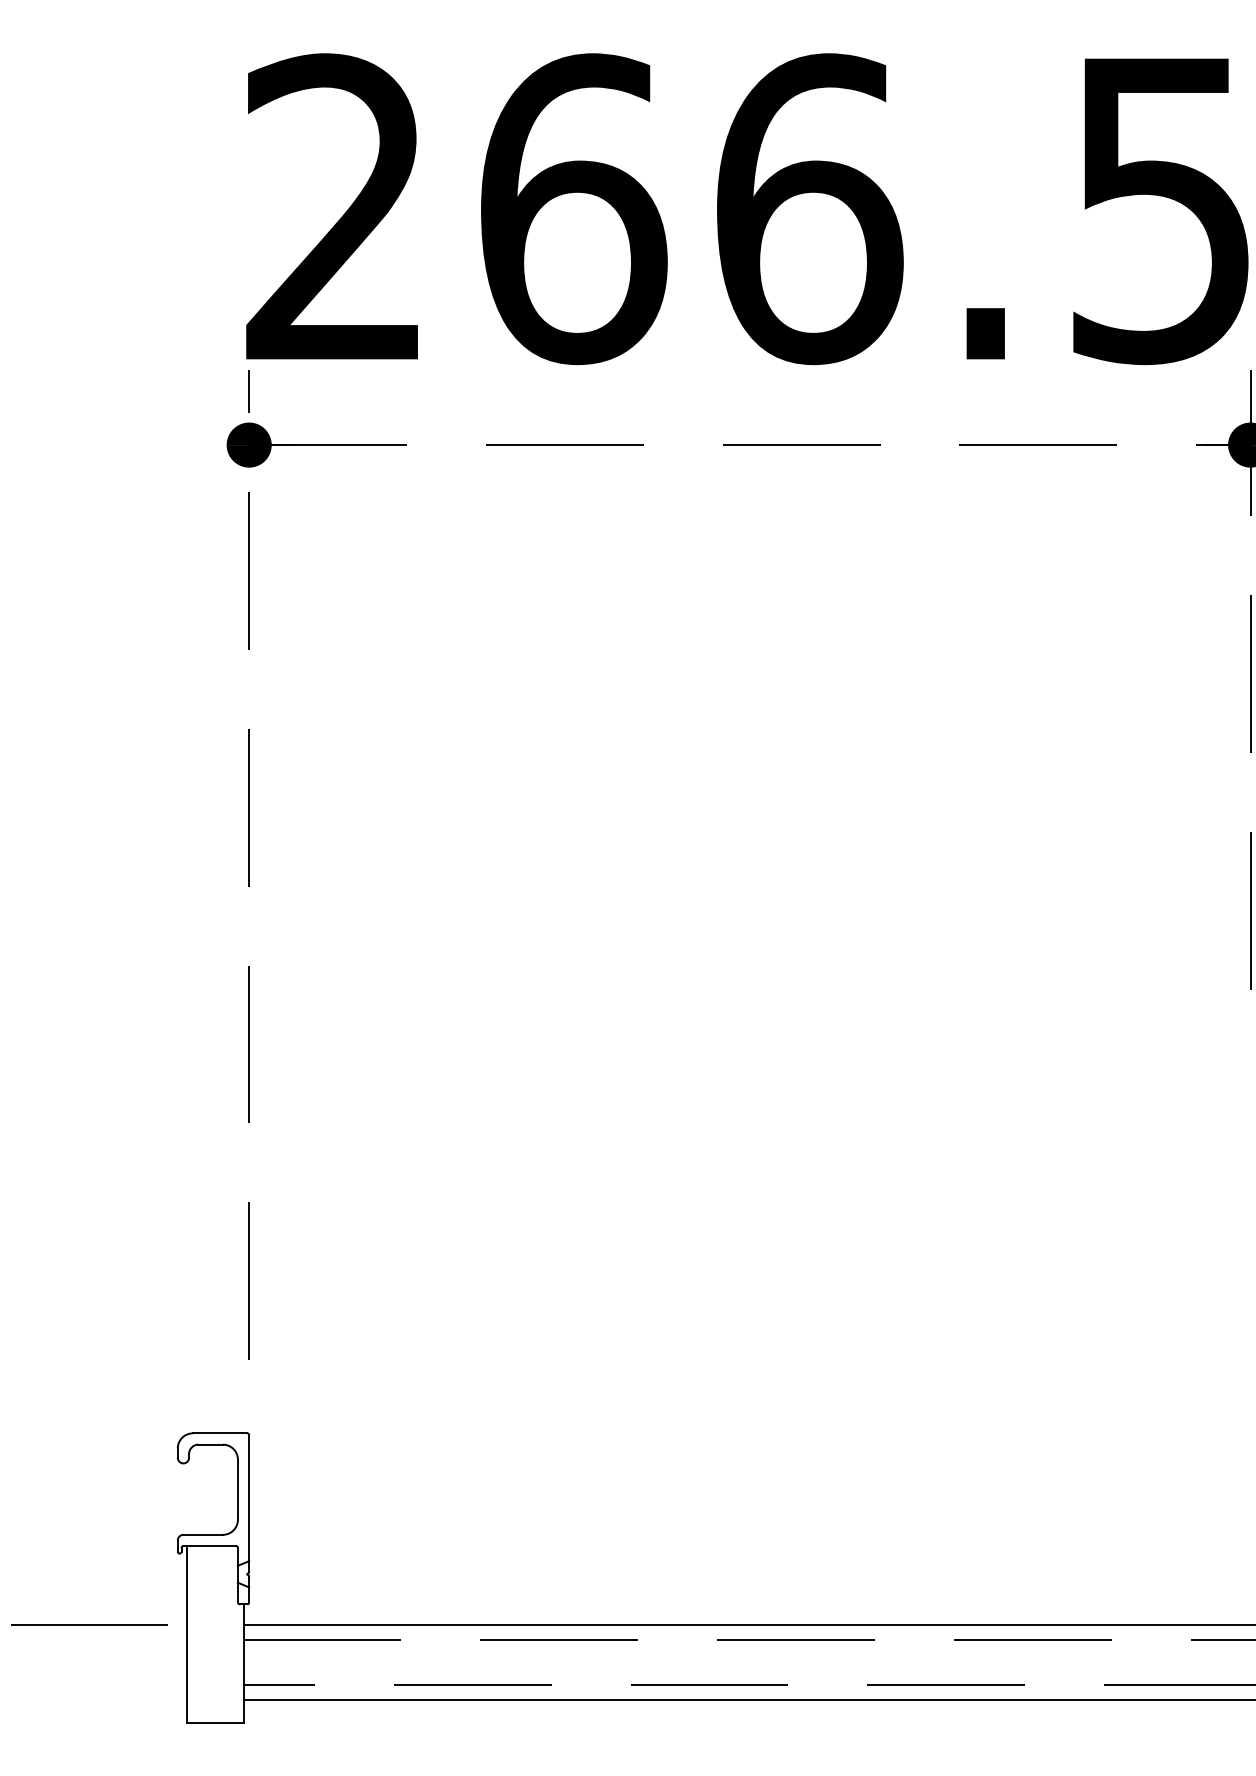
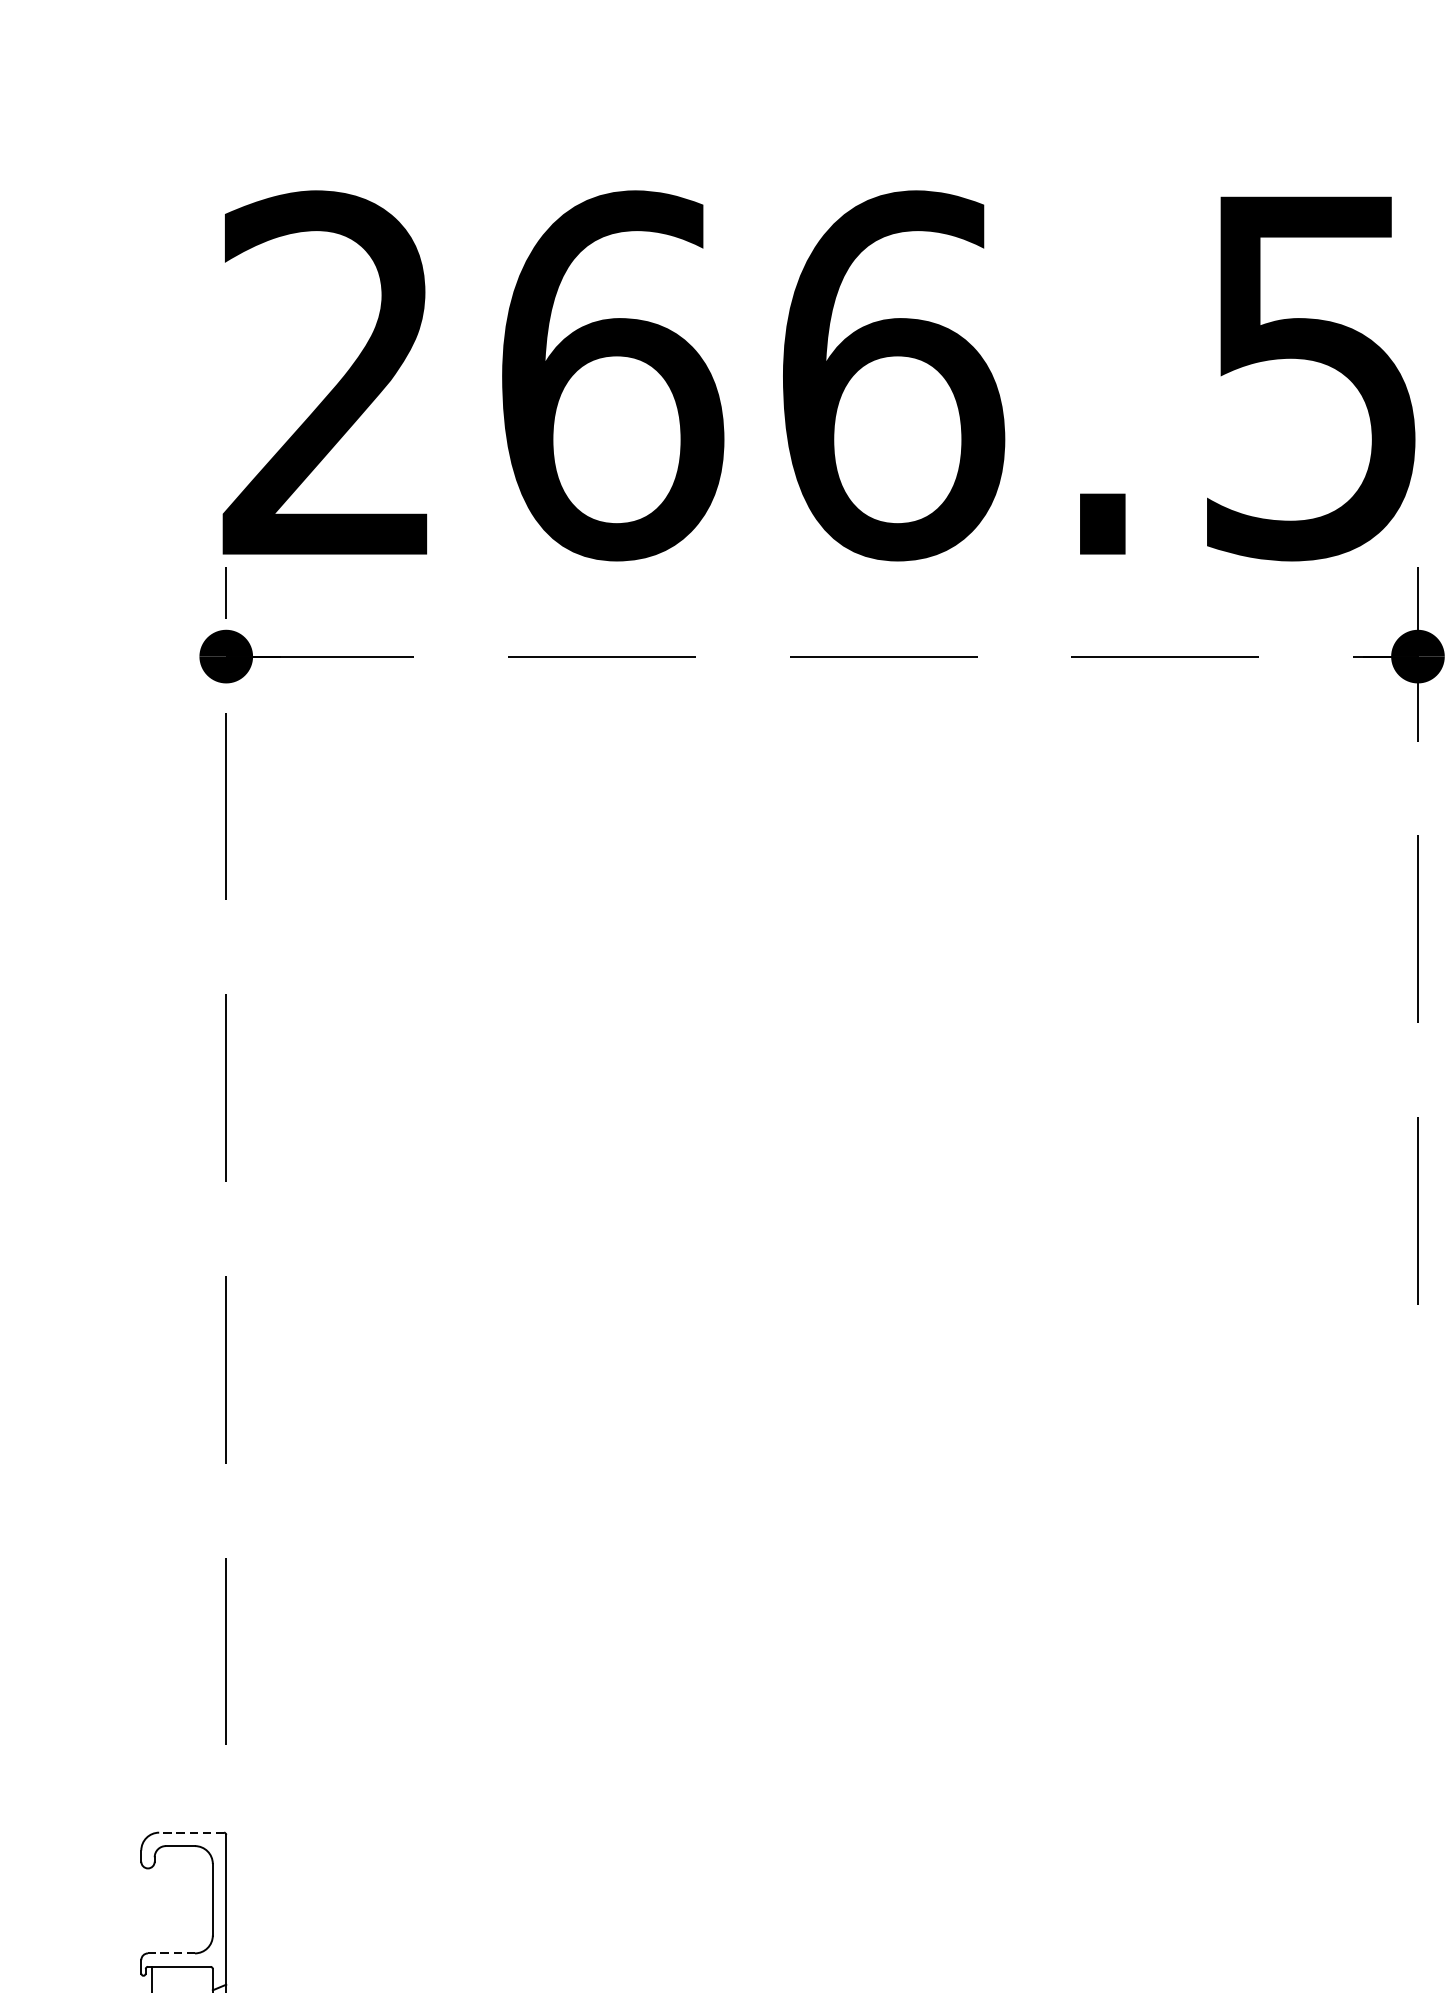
line: (219, 1433) -> (190, 1832), solid -> dashed
line: (203, 1534) -> (171, 1953), solid -> dashed

